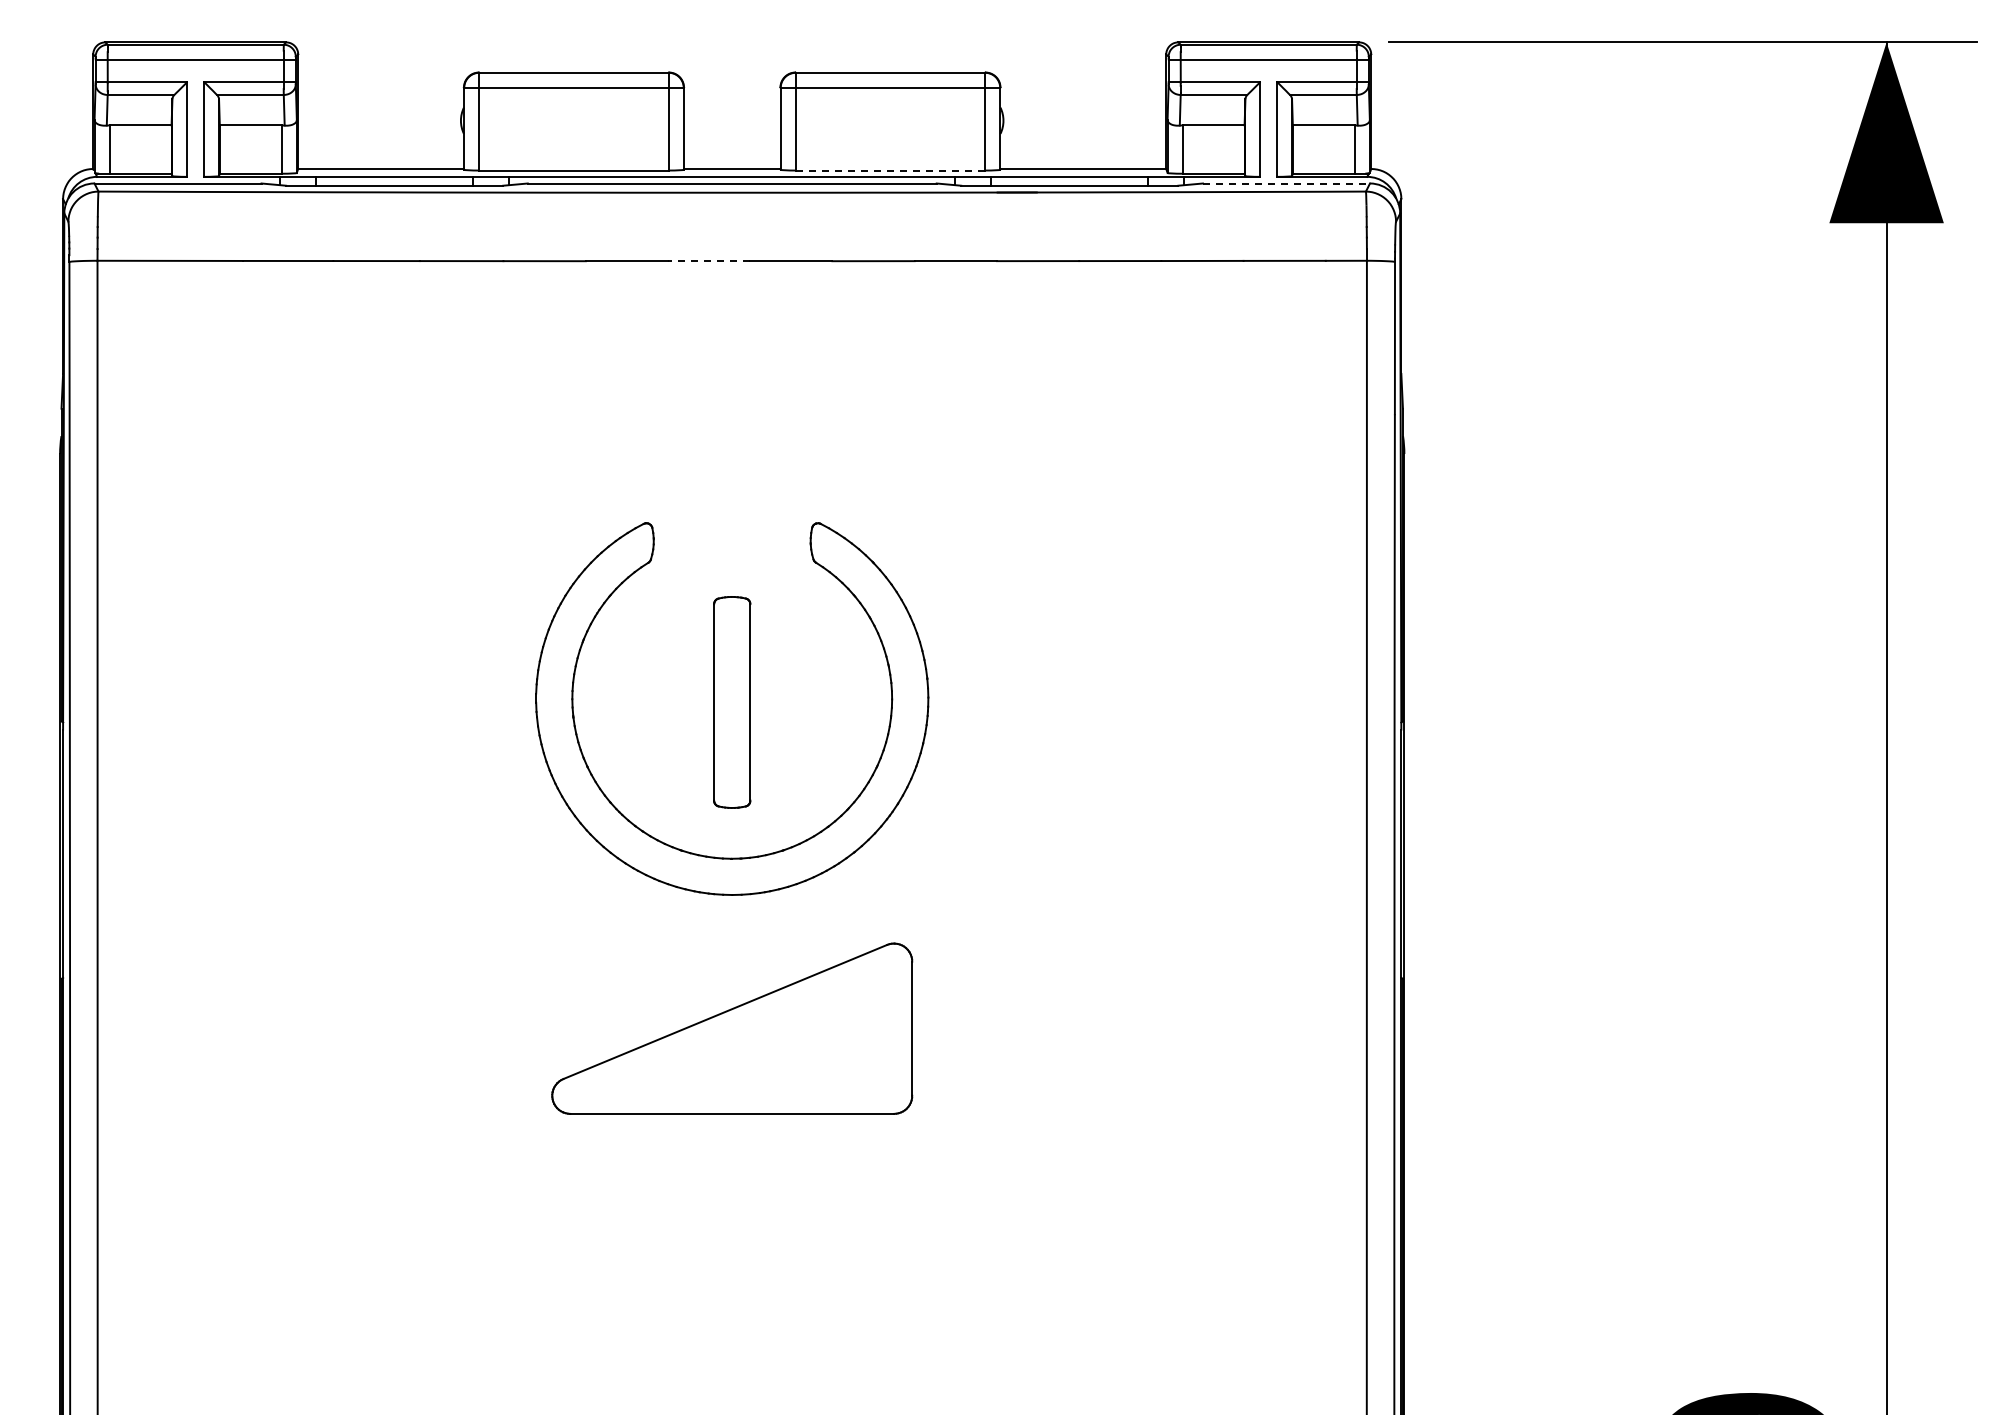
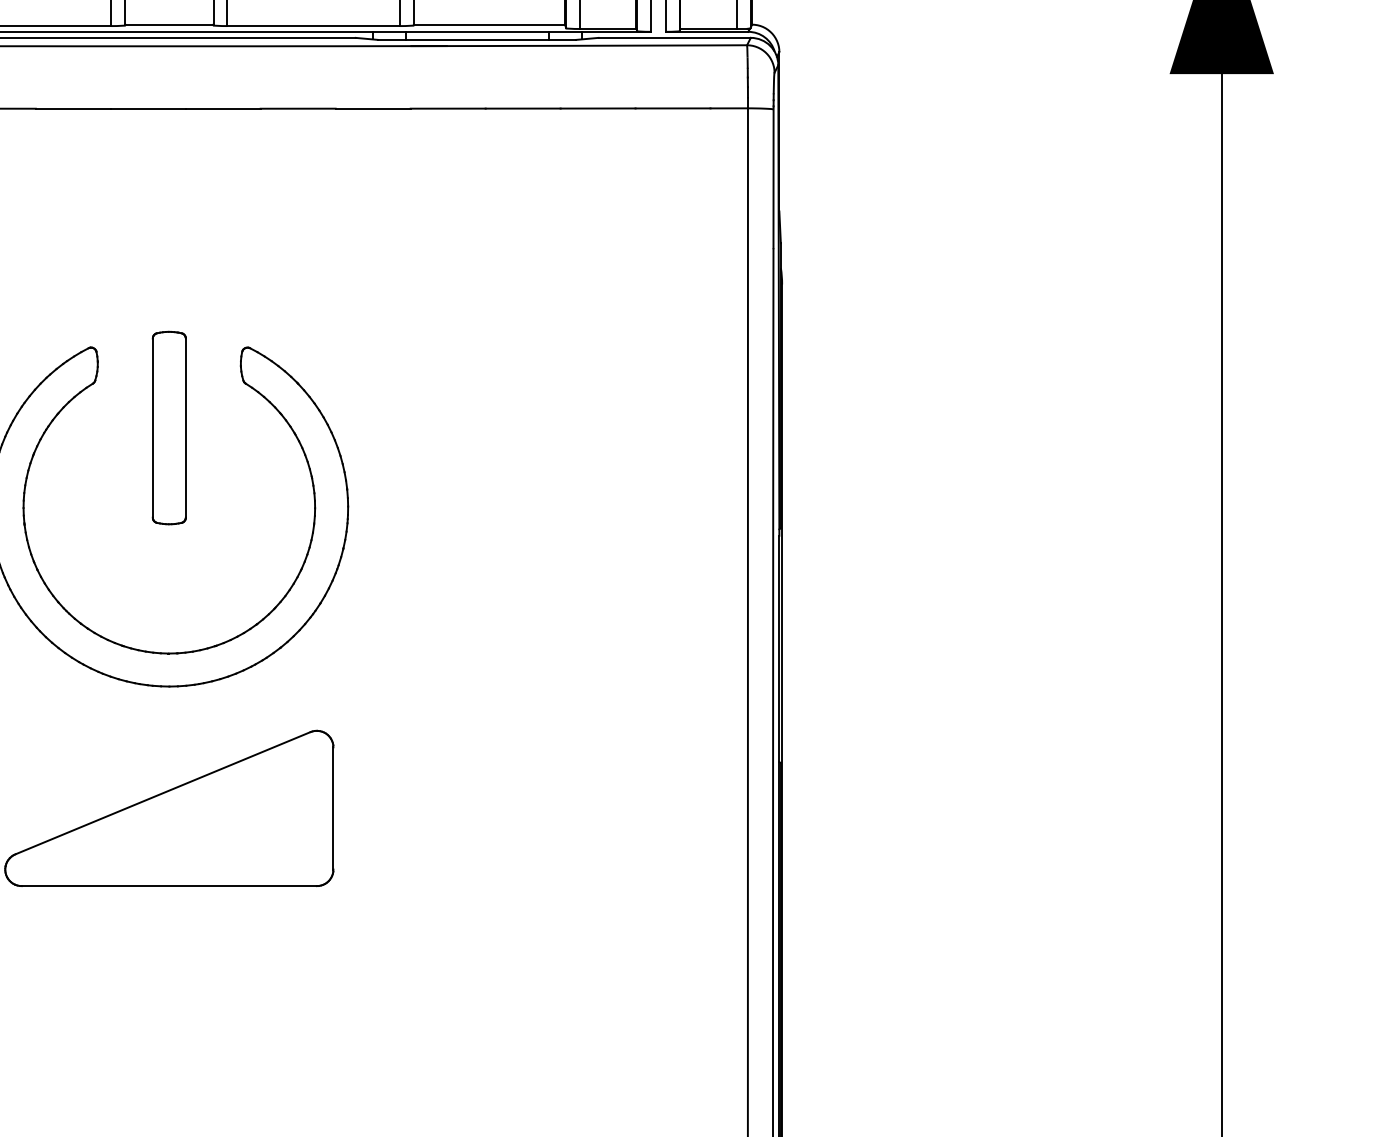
line: (890, 170) -> (313, 26), dashed -> solid
line: (1286, 183) -> (674, 37), dashed -> solid
line: (708, 261) -> (147, 109), dashed -> solid
part: (732, 702) -> (169, 428), moved

